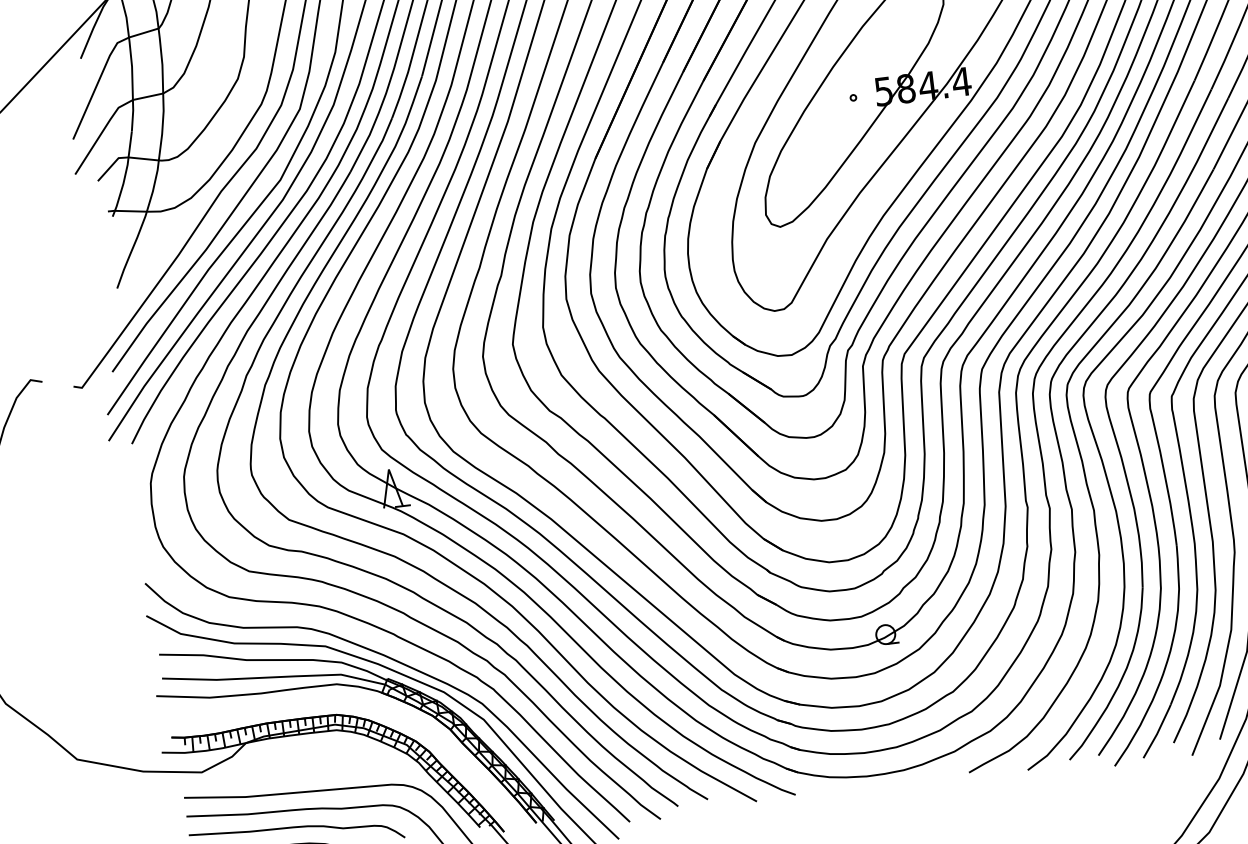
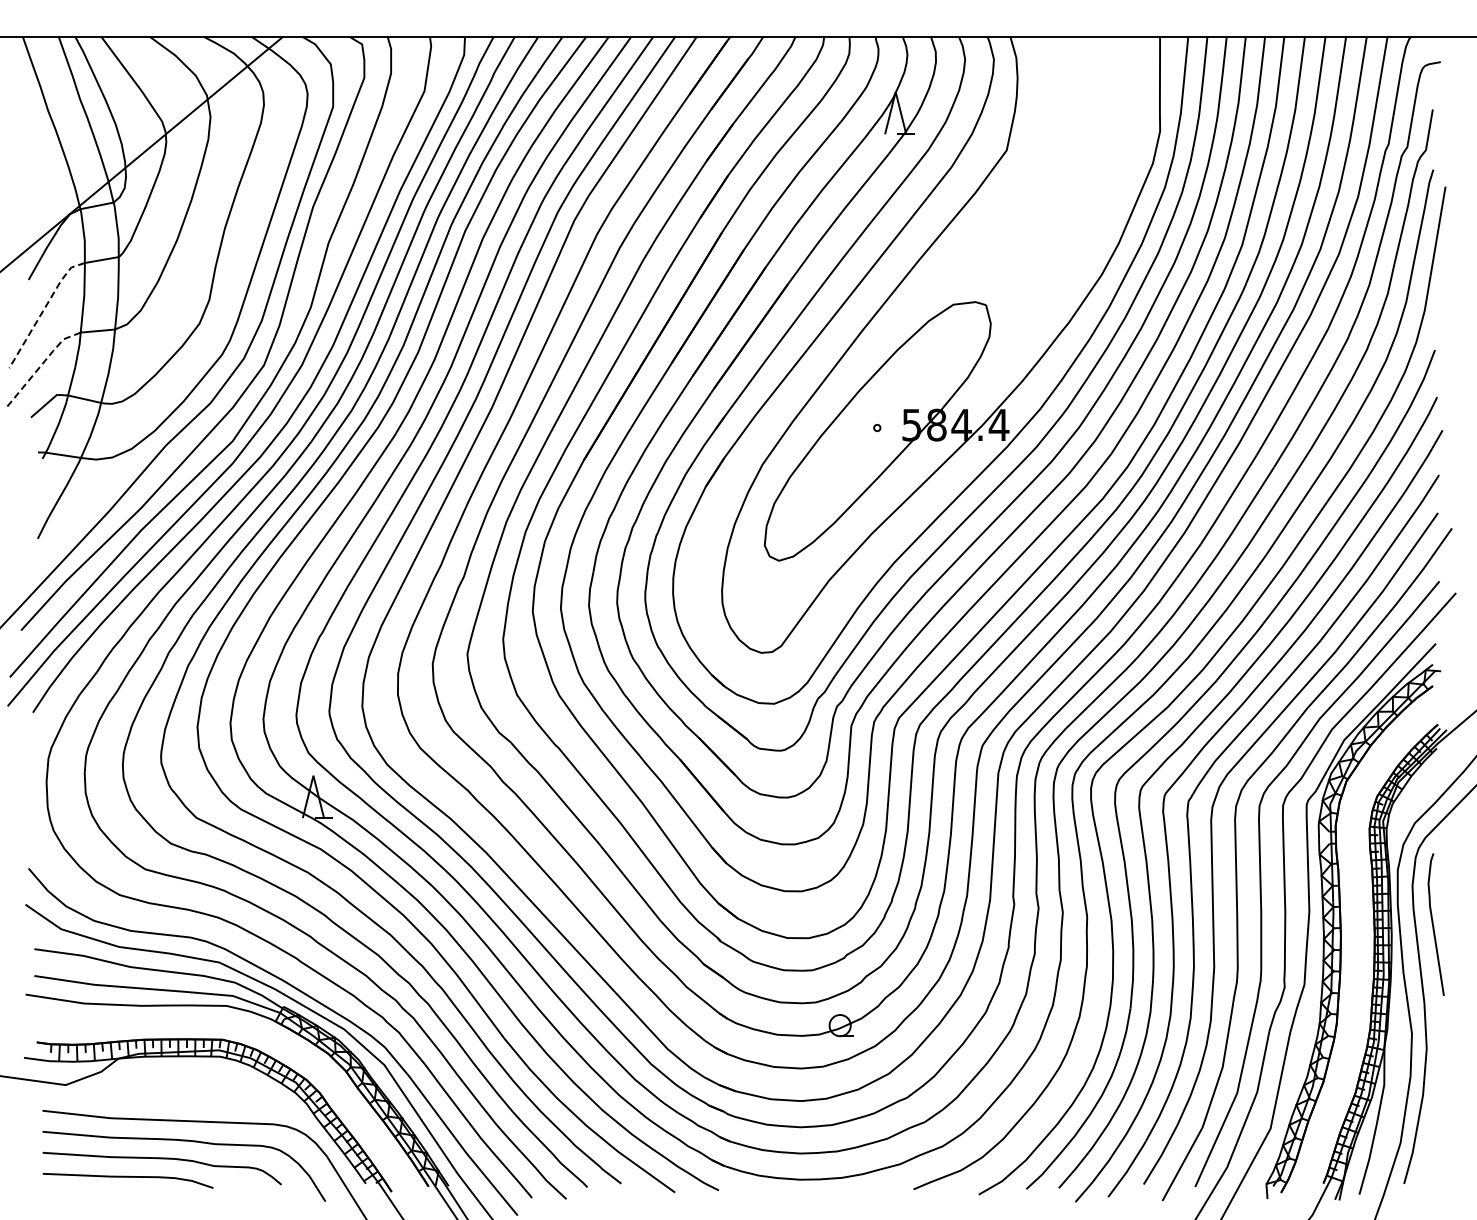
line: (97, 84) -> (43, 310), solid -> dashed
line: (101, 132) -> (41, 364), solid -> dashed

